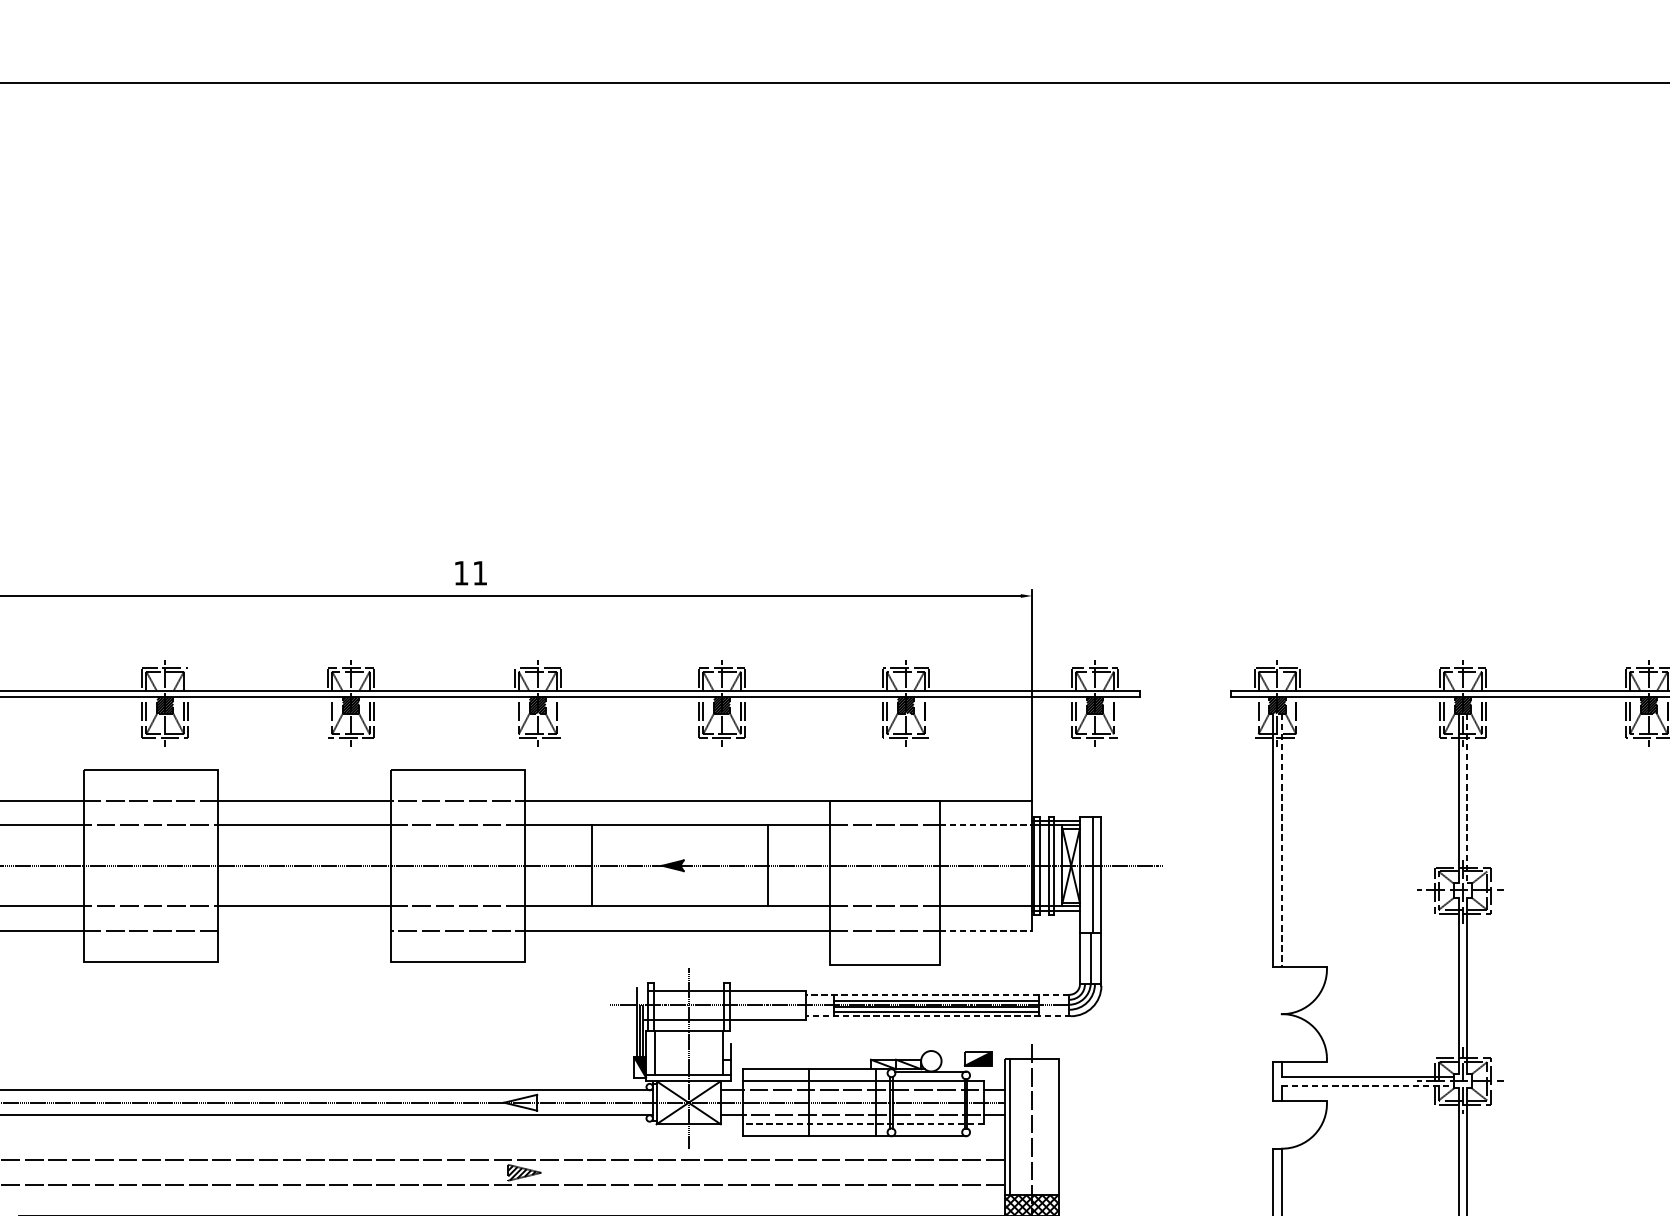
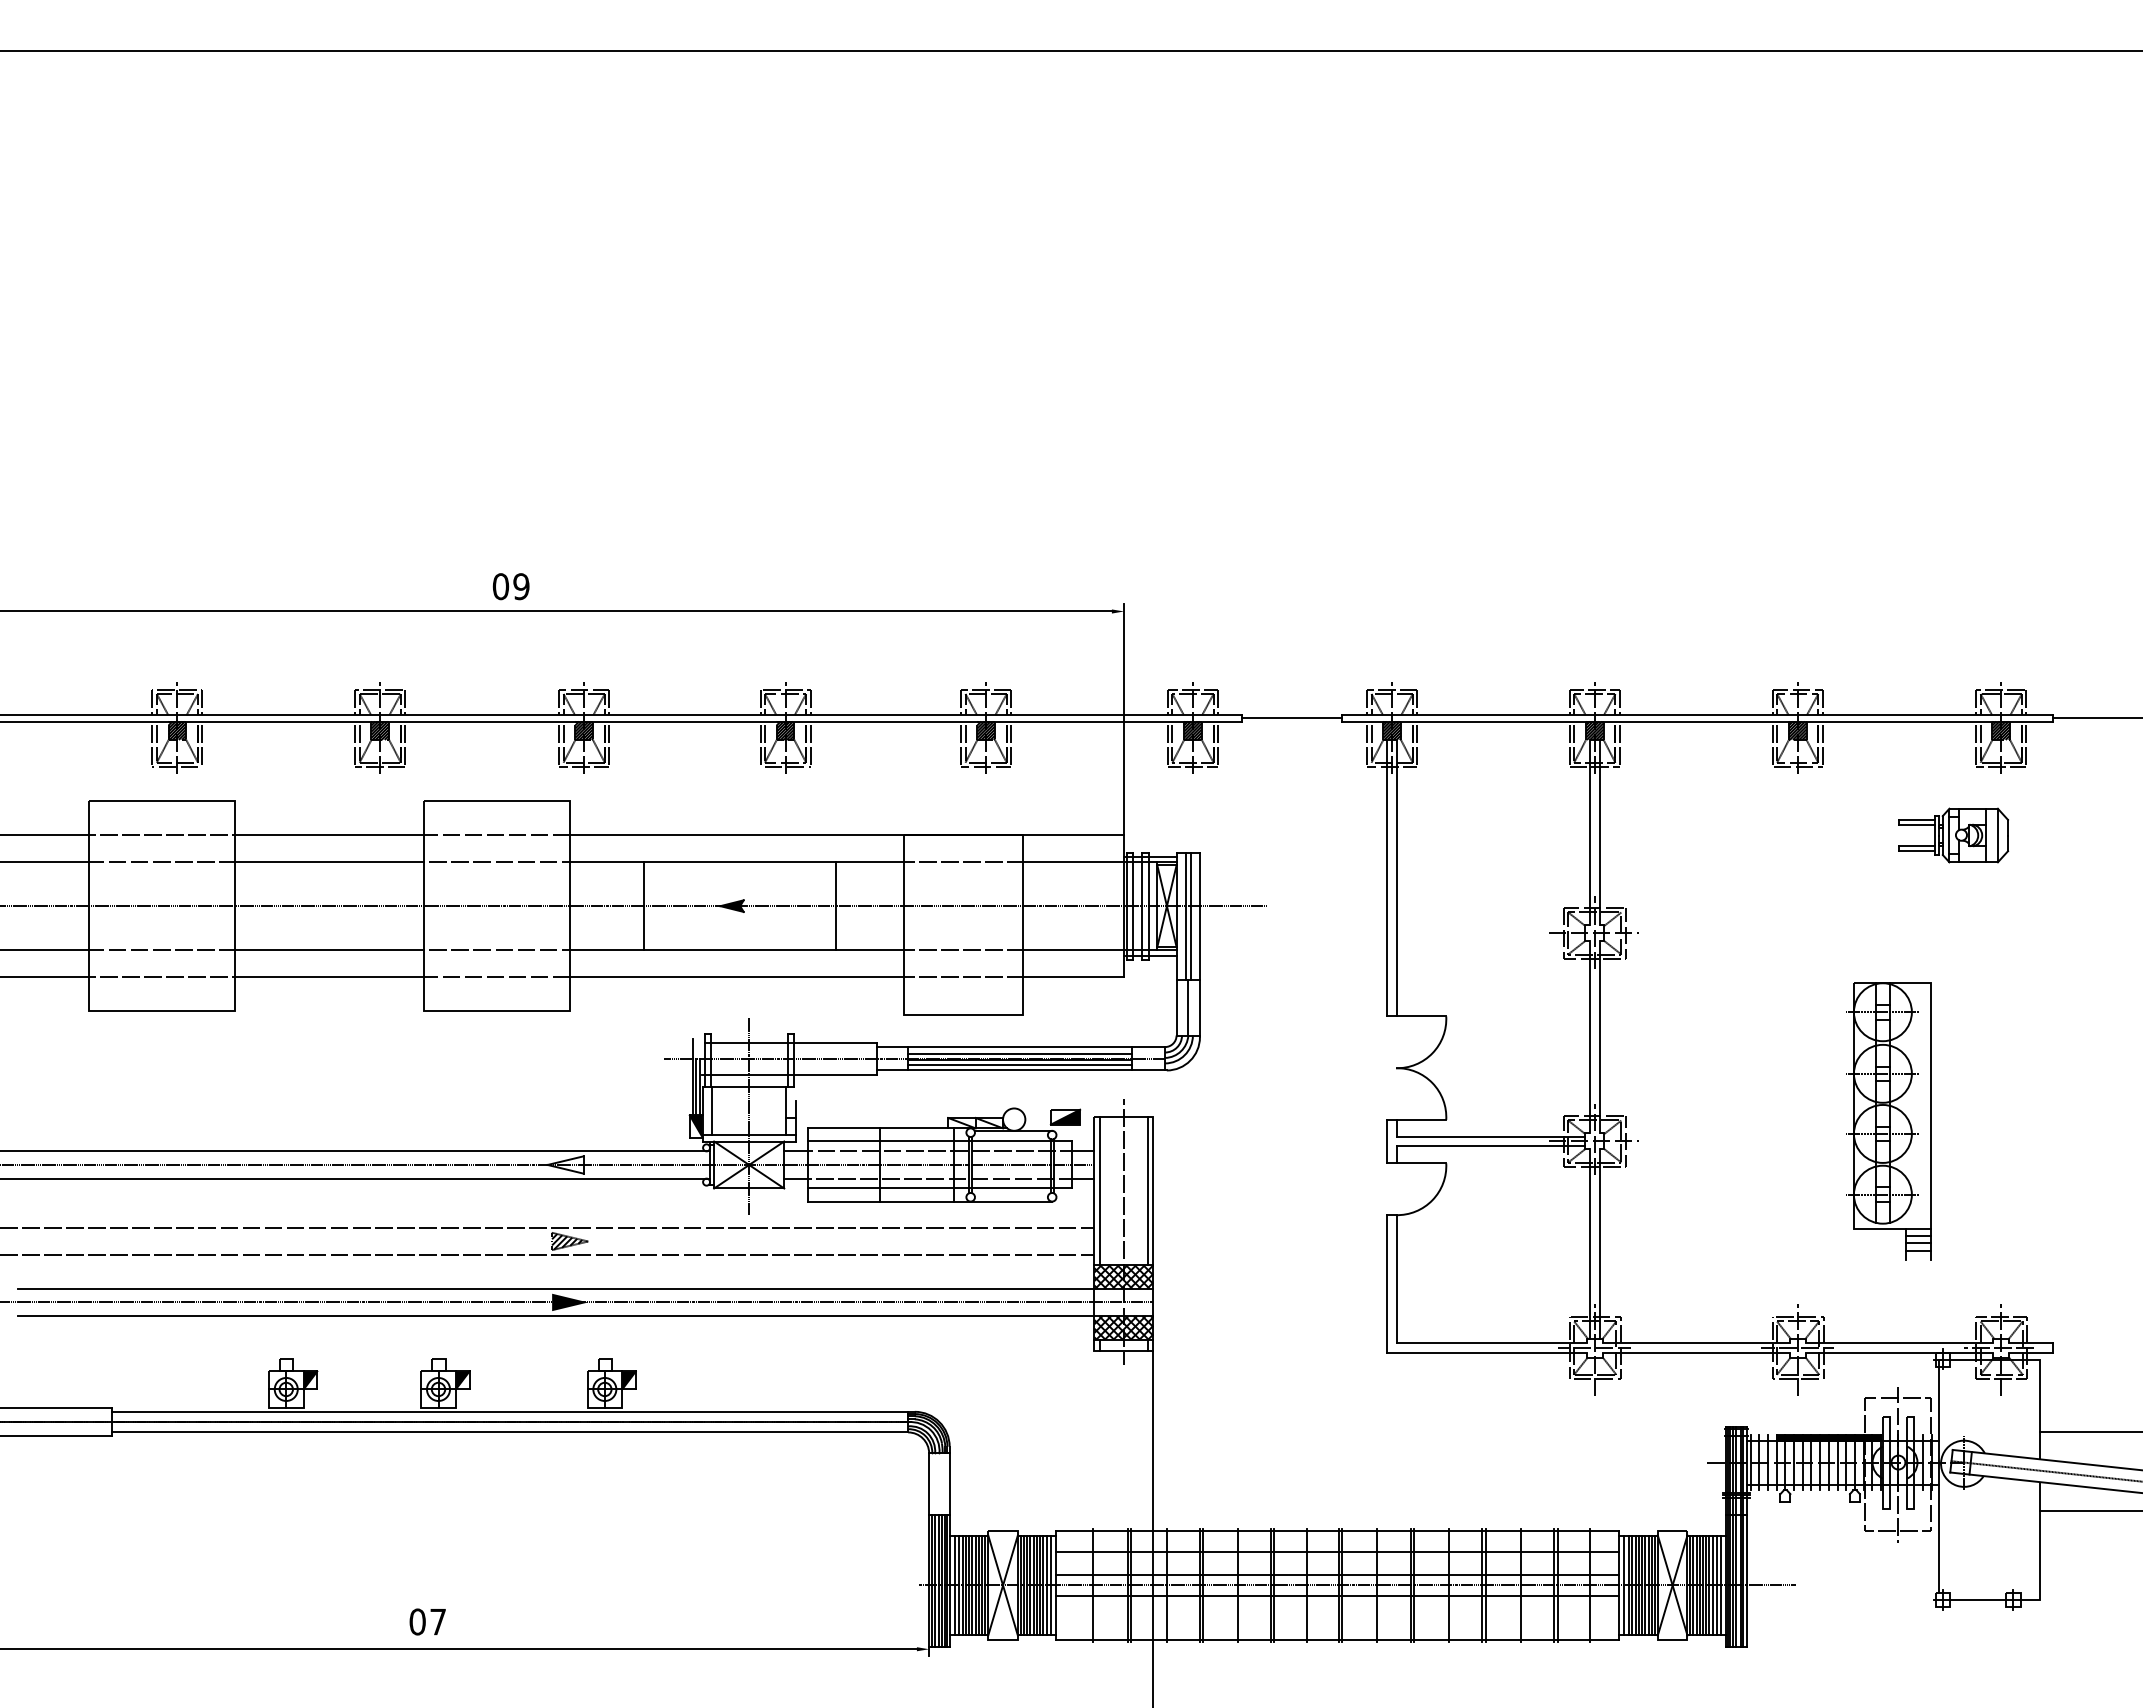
text: (470, 573) -> (510, 586), 11 -> 09
line: (188, 679) -> (202, 702), added
line: (1185, 693) -> (1291, 718), added
line: (328, 717) -> (355, 744), added
line: (515, 717) -> (559, 744), added
line: (560, 717) -> (609, 744), added
line: (928, 717) -> (1011, 744), added
line: (1117, 717) -> (1217, 744), added
line: (1254, 717) -> (1367, 744), added
line: (1300, 717) -> (1417, 744), added
line: (1467, 798) -> (1599, 832), dashed -> solid
line: (986, 825) -> (1074, 862), dashed -> solid
line: (1281, 840) -> (1396, 878), dashed -> solid
line: (1088, 875) -> (1185, 916), added
line: (304, 931) -> (329, 977), added
line: (986, 931) -> (1074, 977), dashed -> solid
line: (938, 995) -> (1021, 1047), dashed -> solid
line: (938, 1016) -> (1021, 1070), dashed -> solid
line: (1367, 1085) -> (1490, 1146), dashed -> solid
line: (863, 1124) -> (940, 1188), dashed -> solid
line: (1054, 1127) -> (1148, 1191), added

